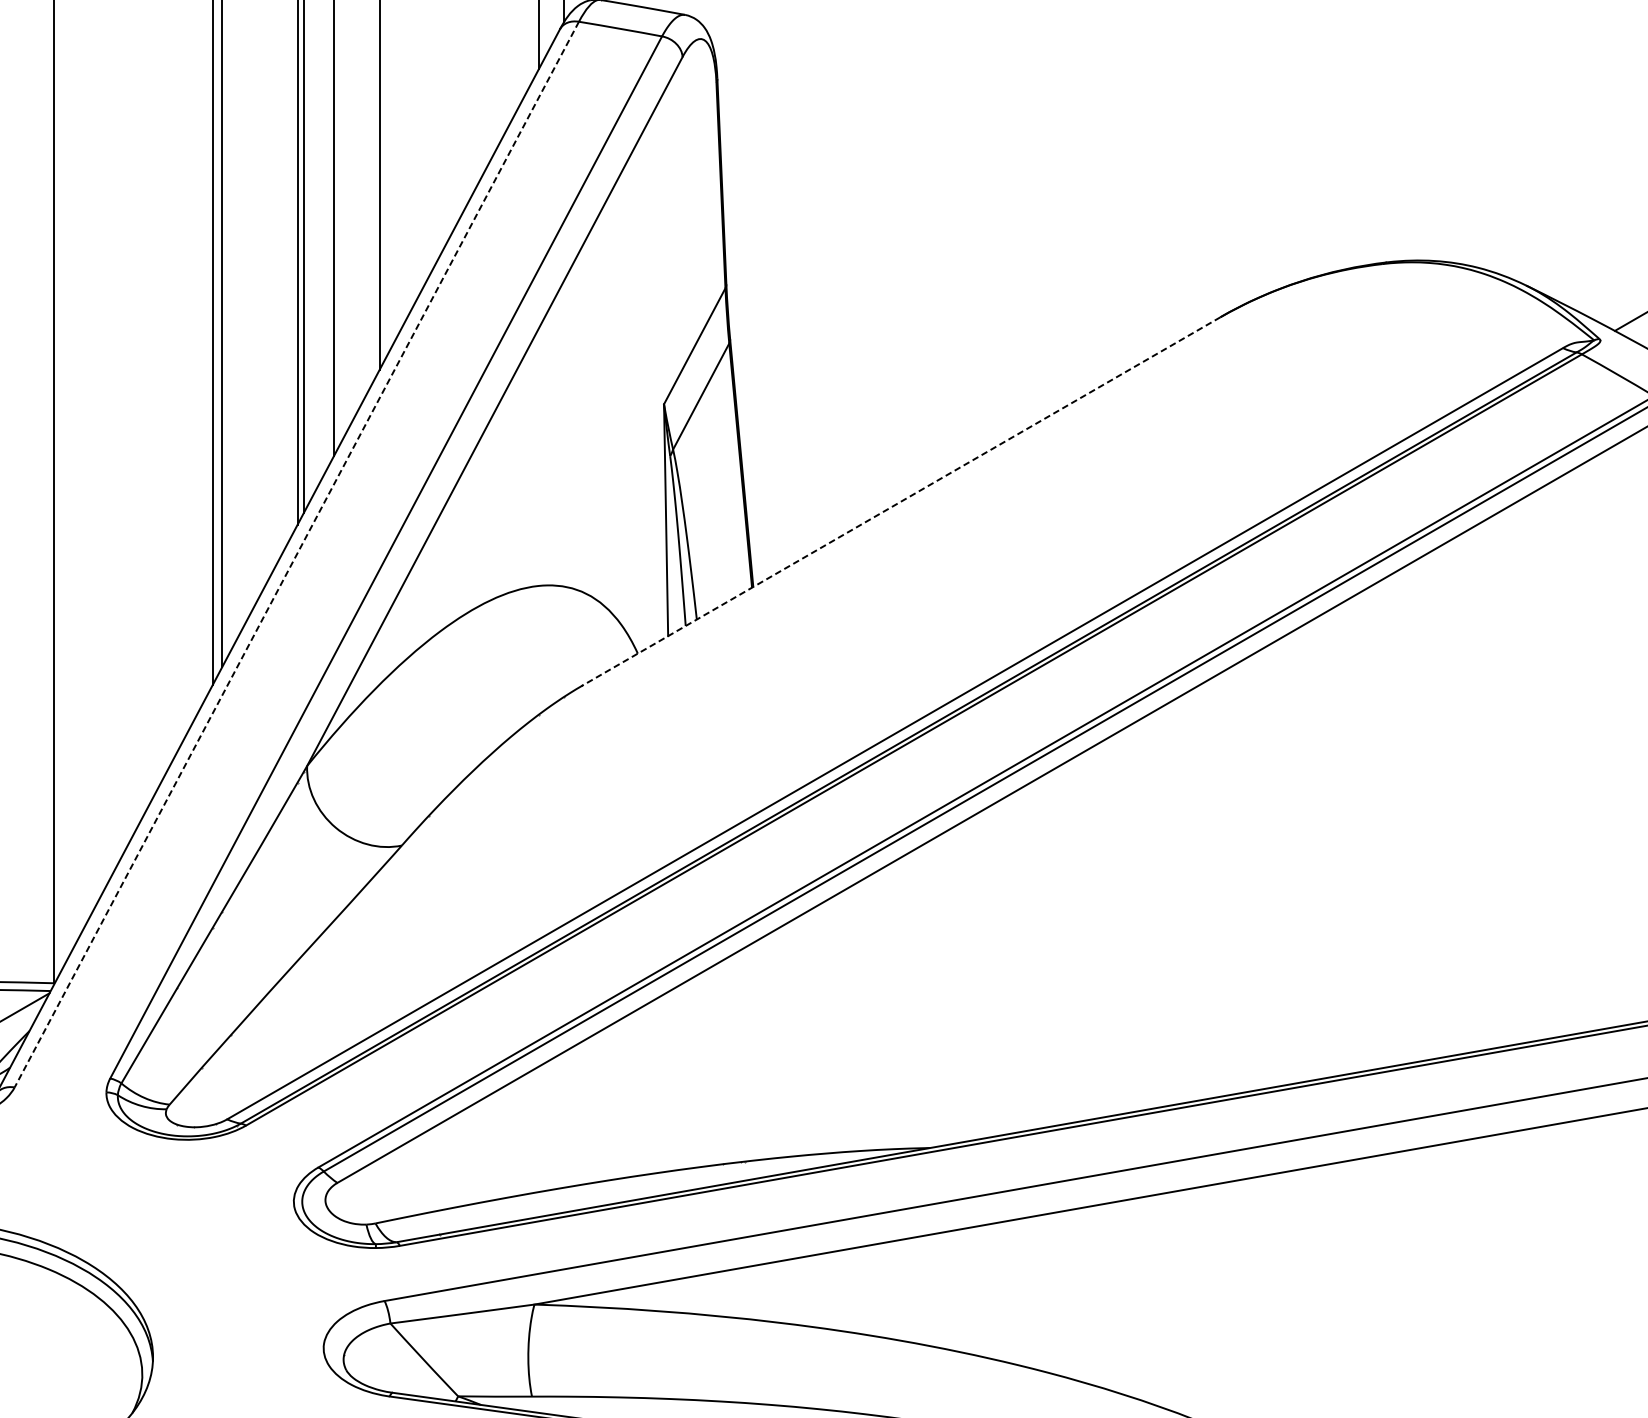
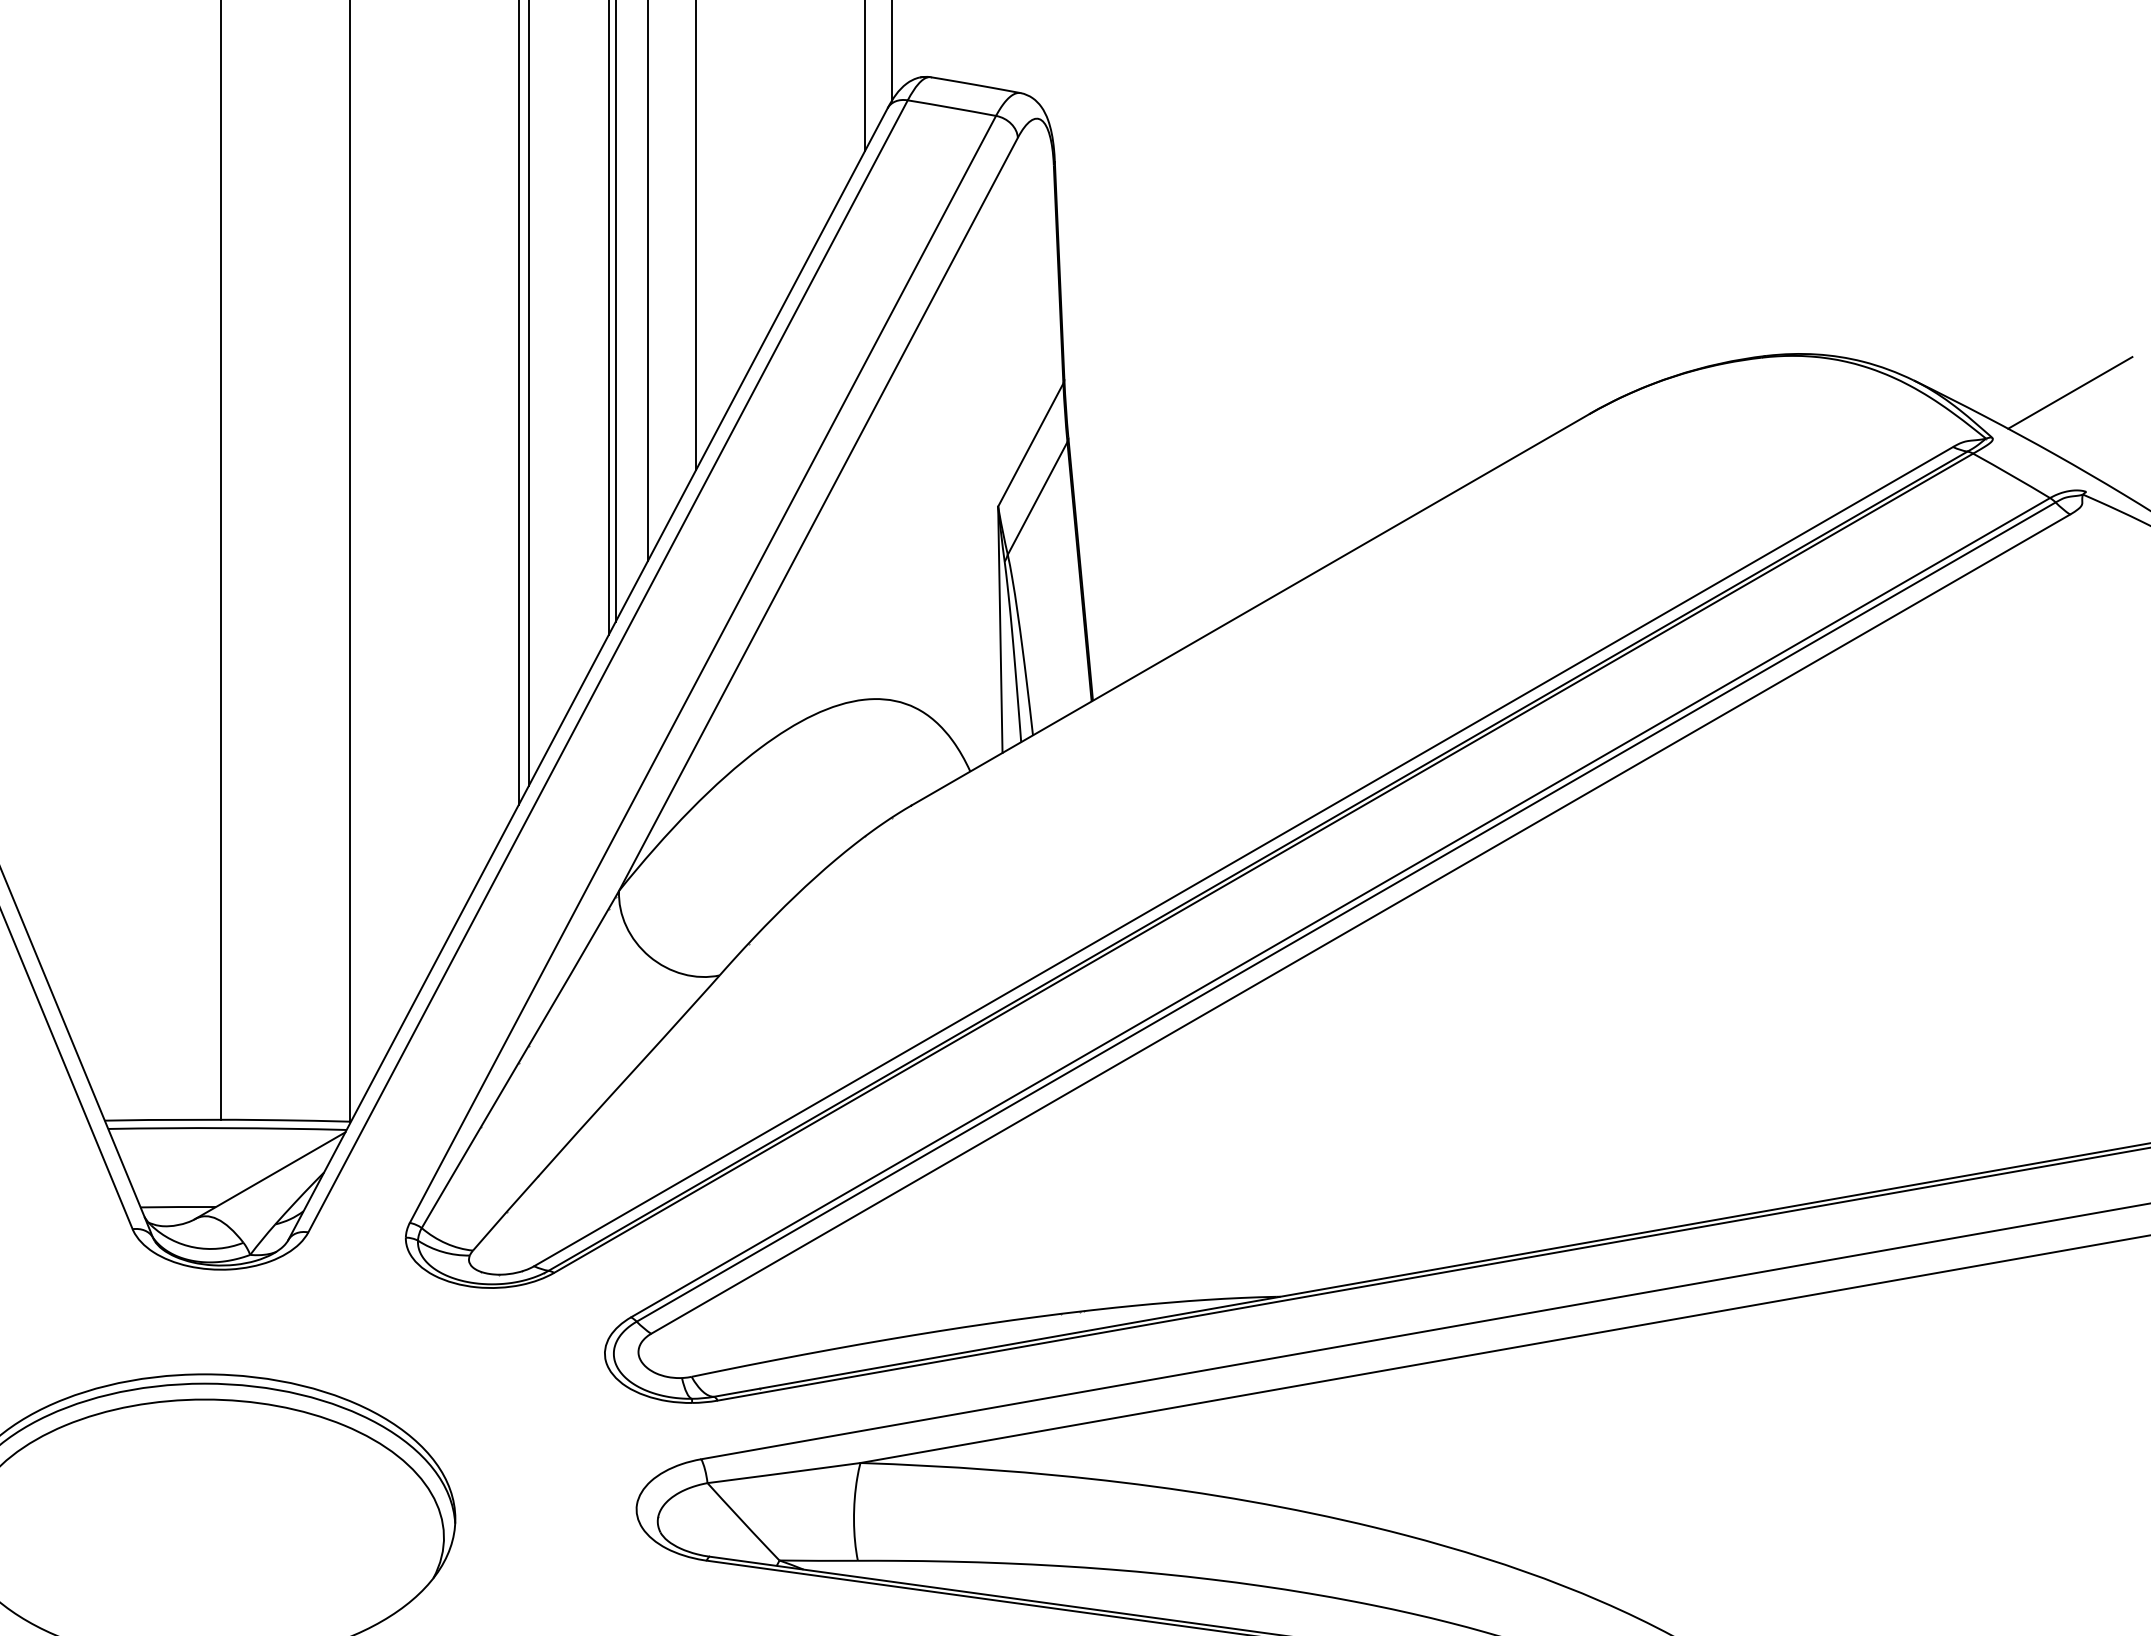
line: (900, 502) -> (1249, 610), dashed -> solid
line: (296, 554) -> (607, 666), dashed -> solid

